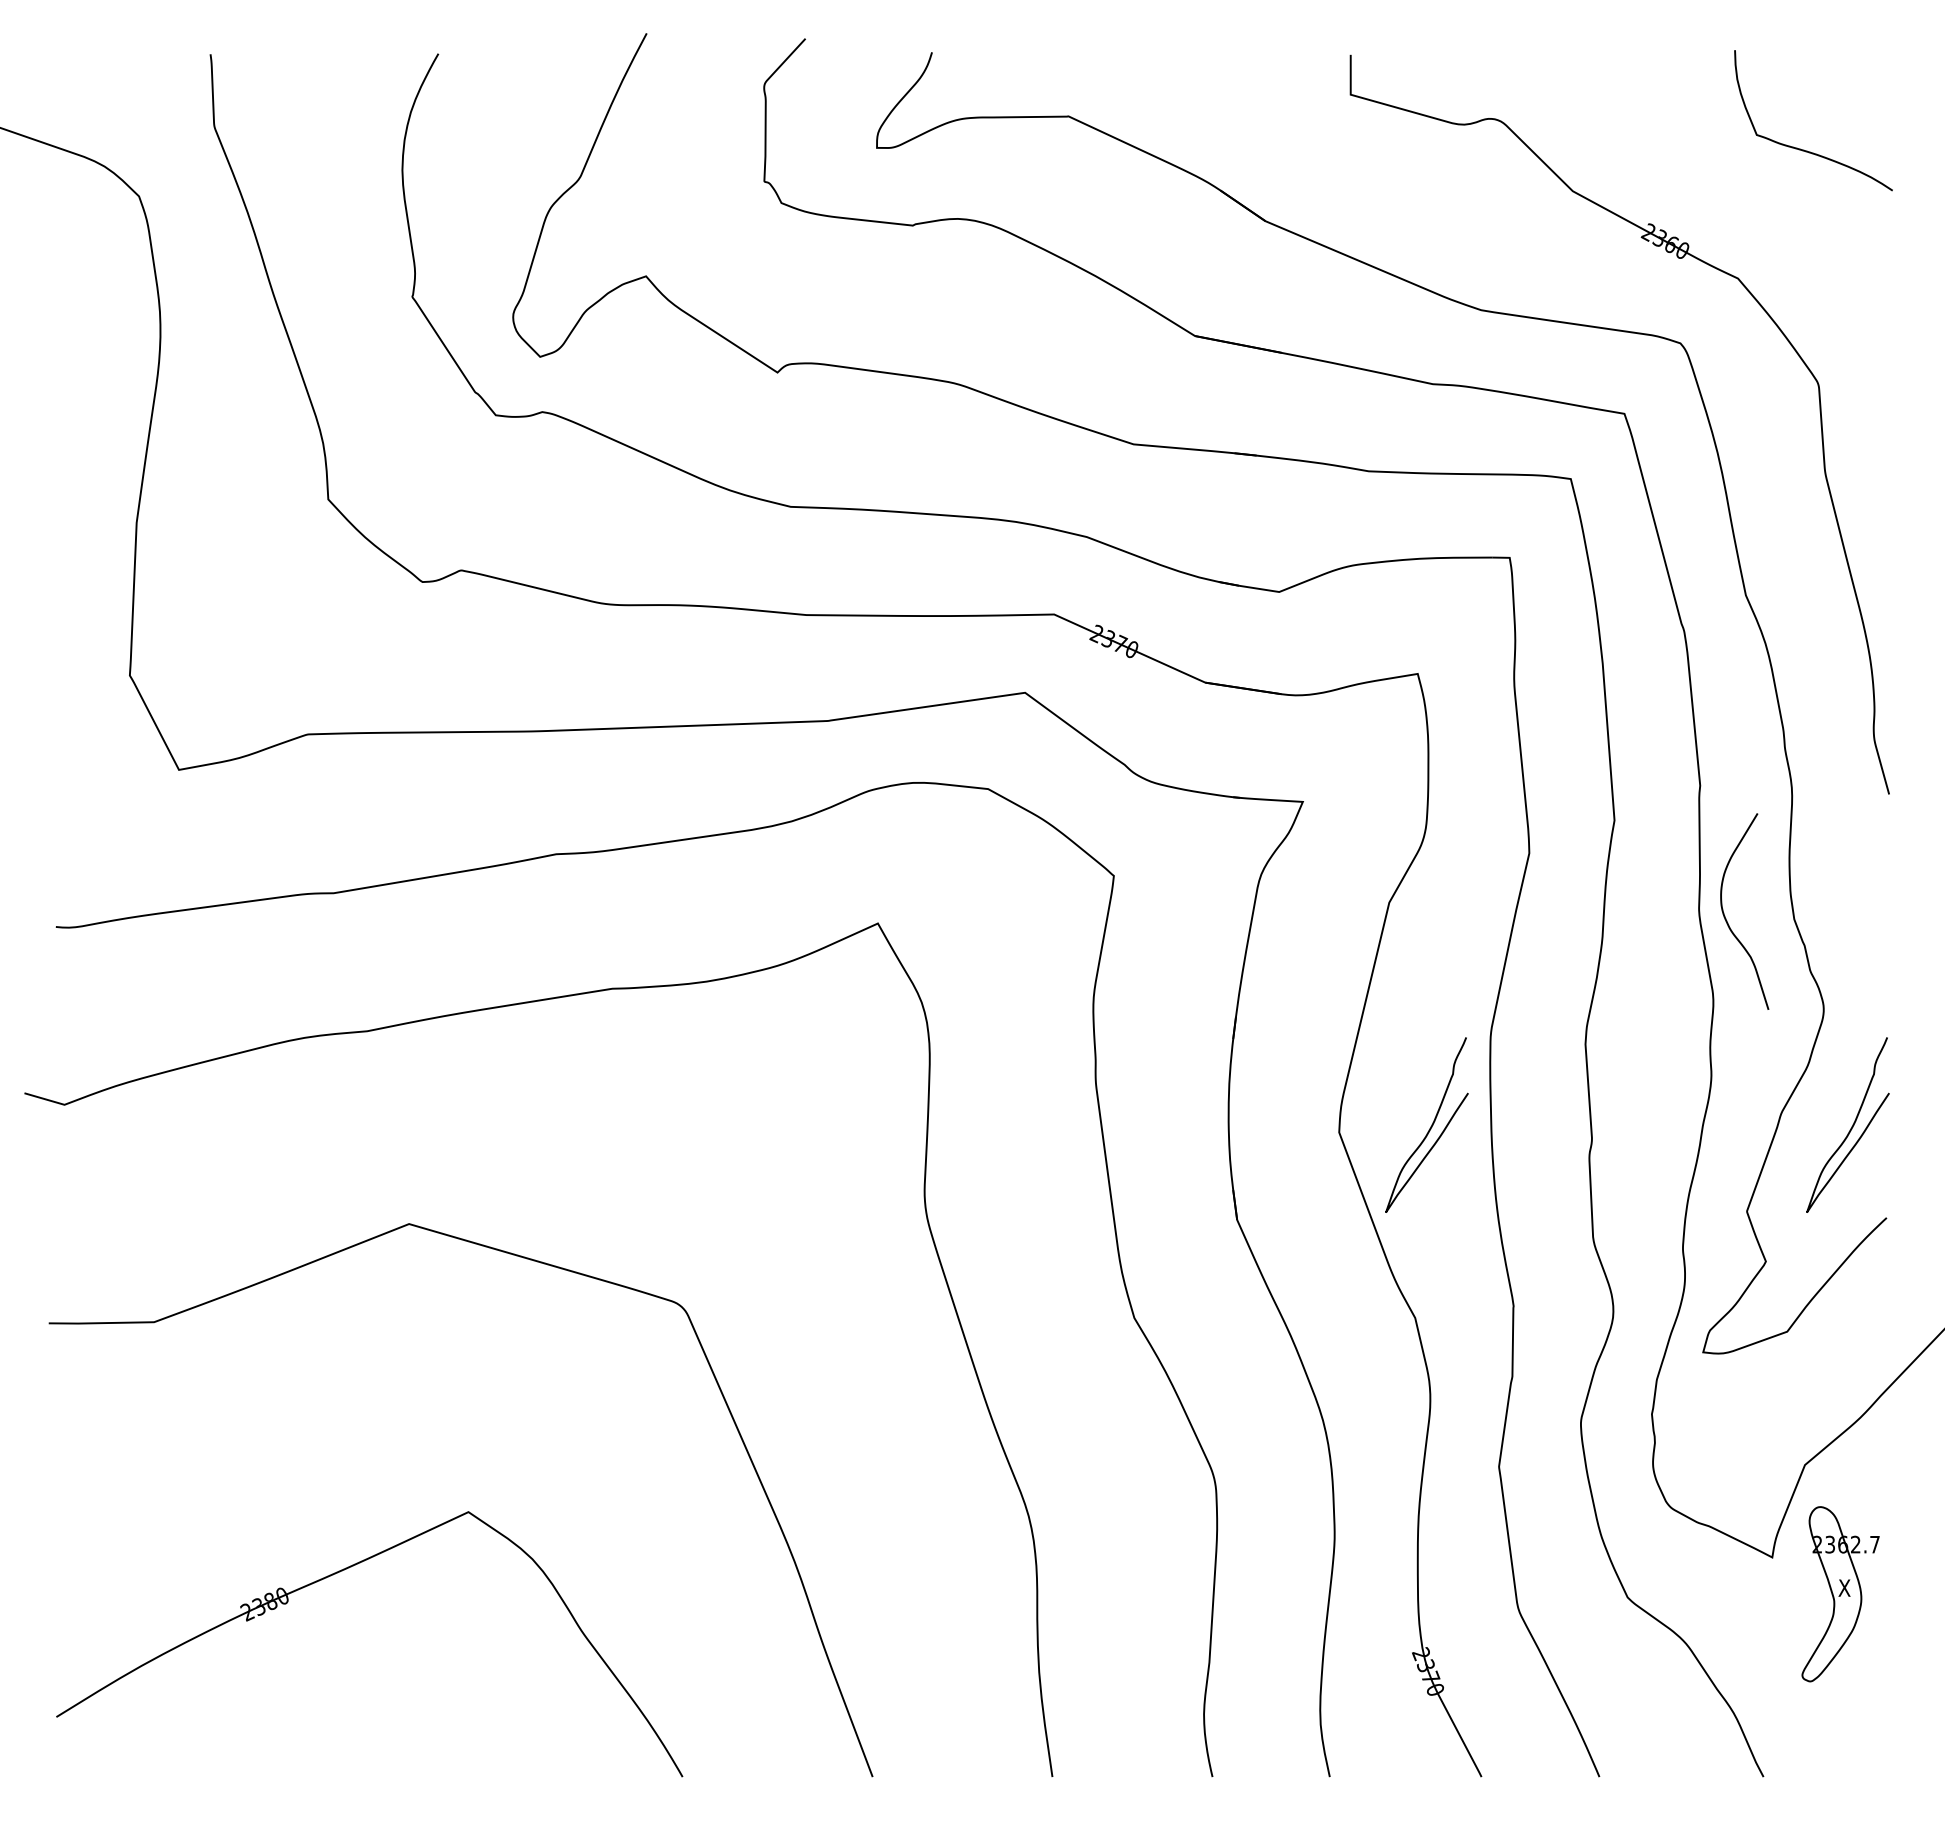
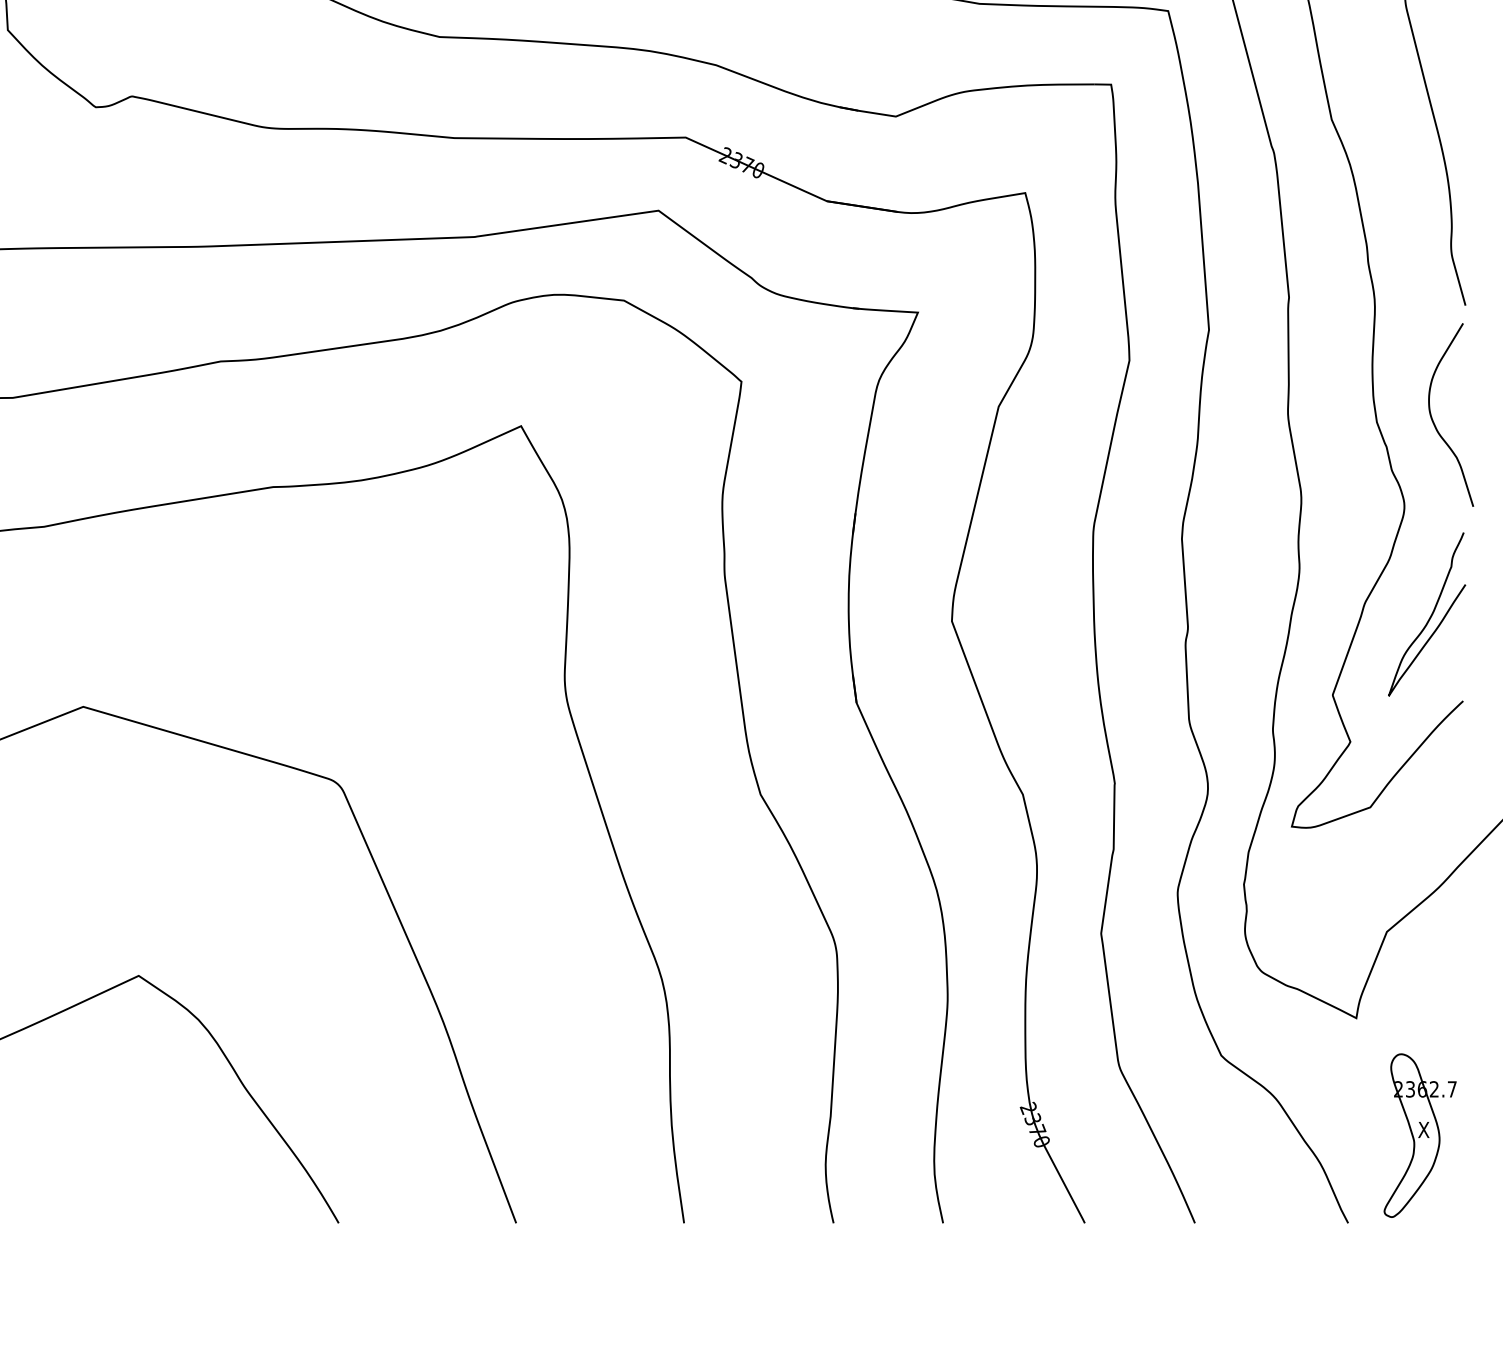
curve: (1727, 920) -> (1435, 423), moved
curve: (1430, 1126) -> (1037, 615), removed
part: (1840, 1594) -> (1420, 1135), moved

